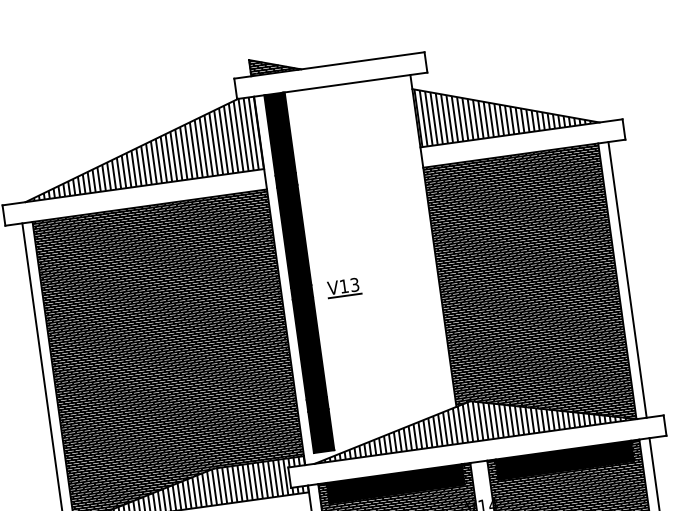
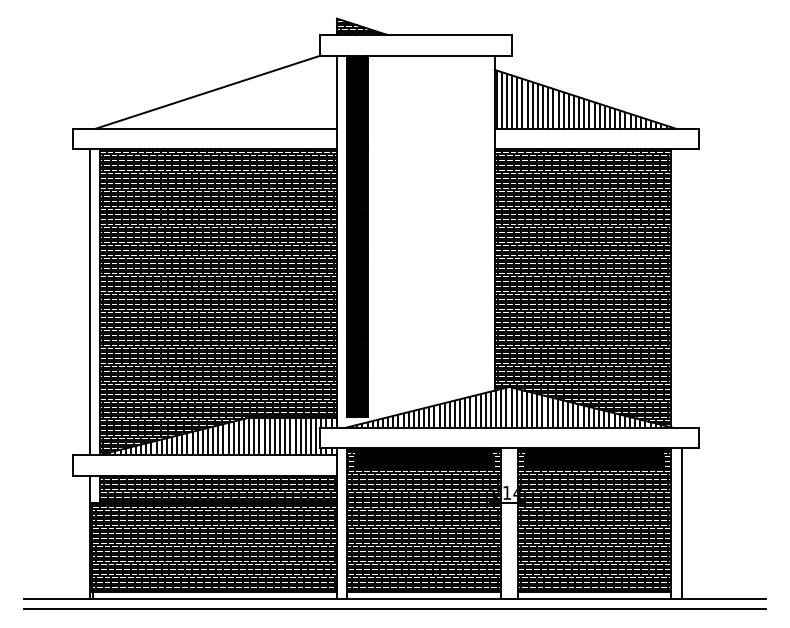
hatch: (140, 148) -> (217, 91), removed
line: (627, 280) -> (681, 288), removed
part: (343, 287) -> (399, 256), removed

